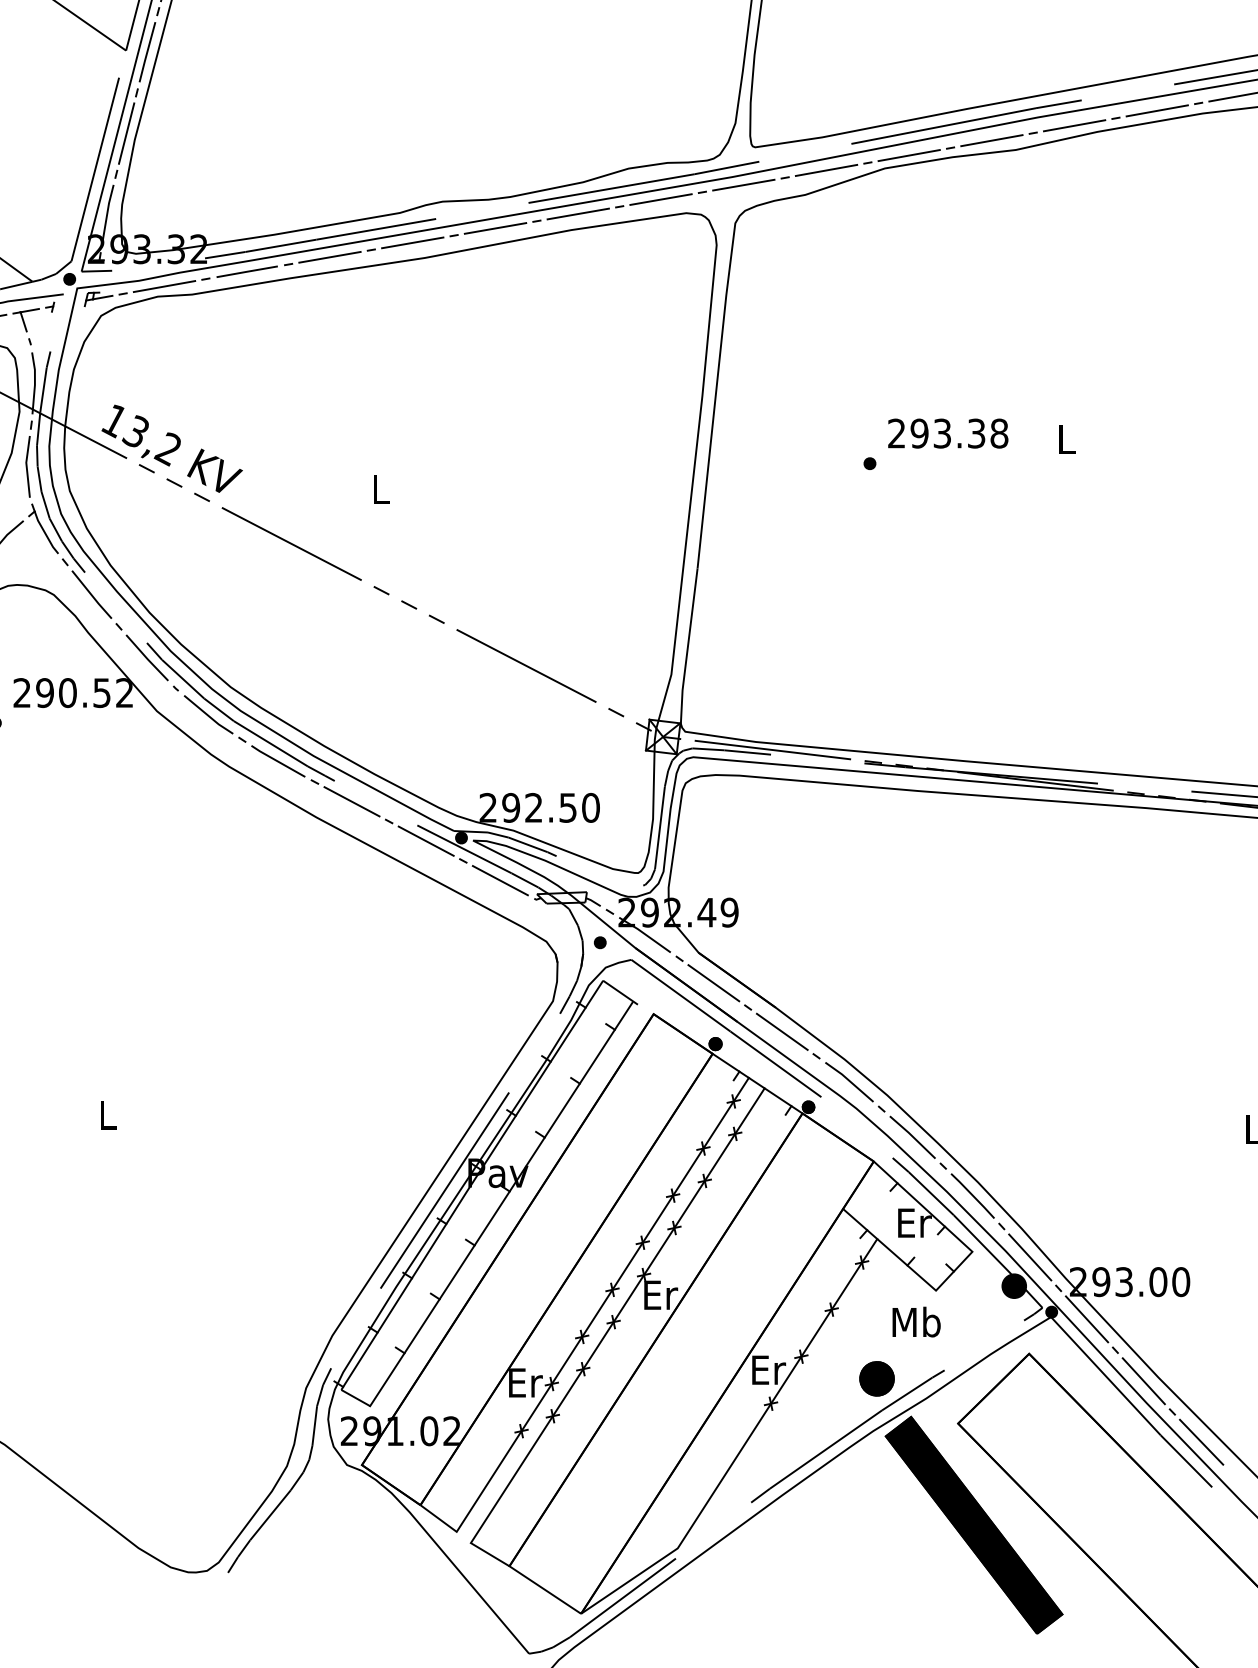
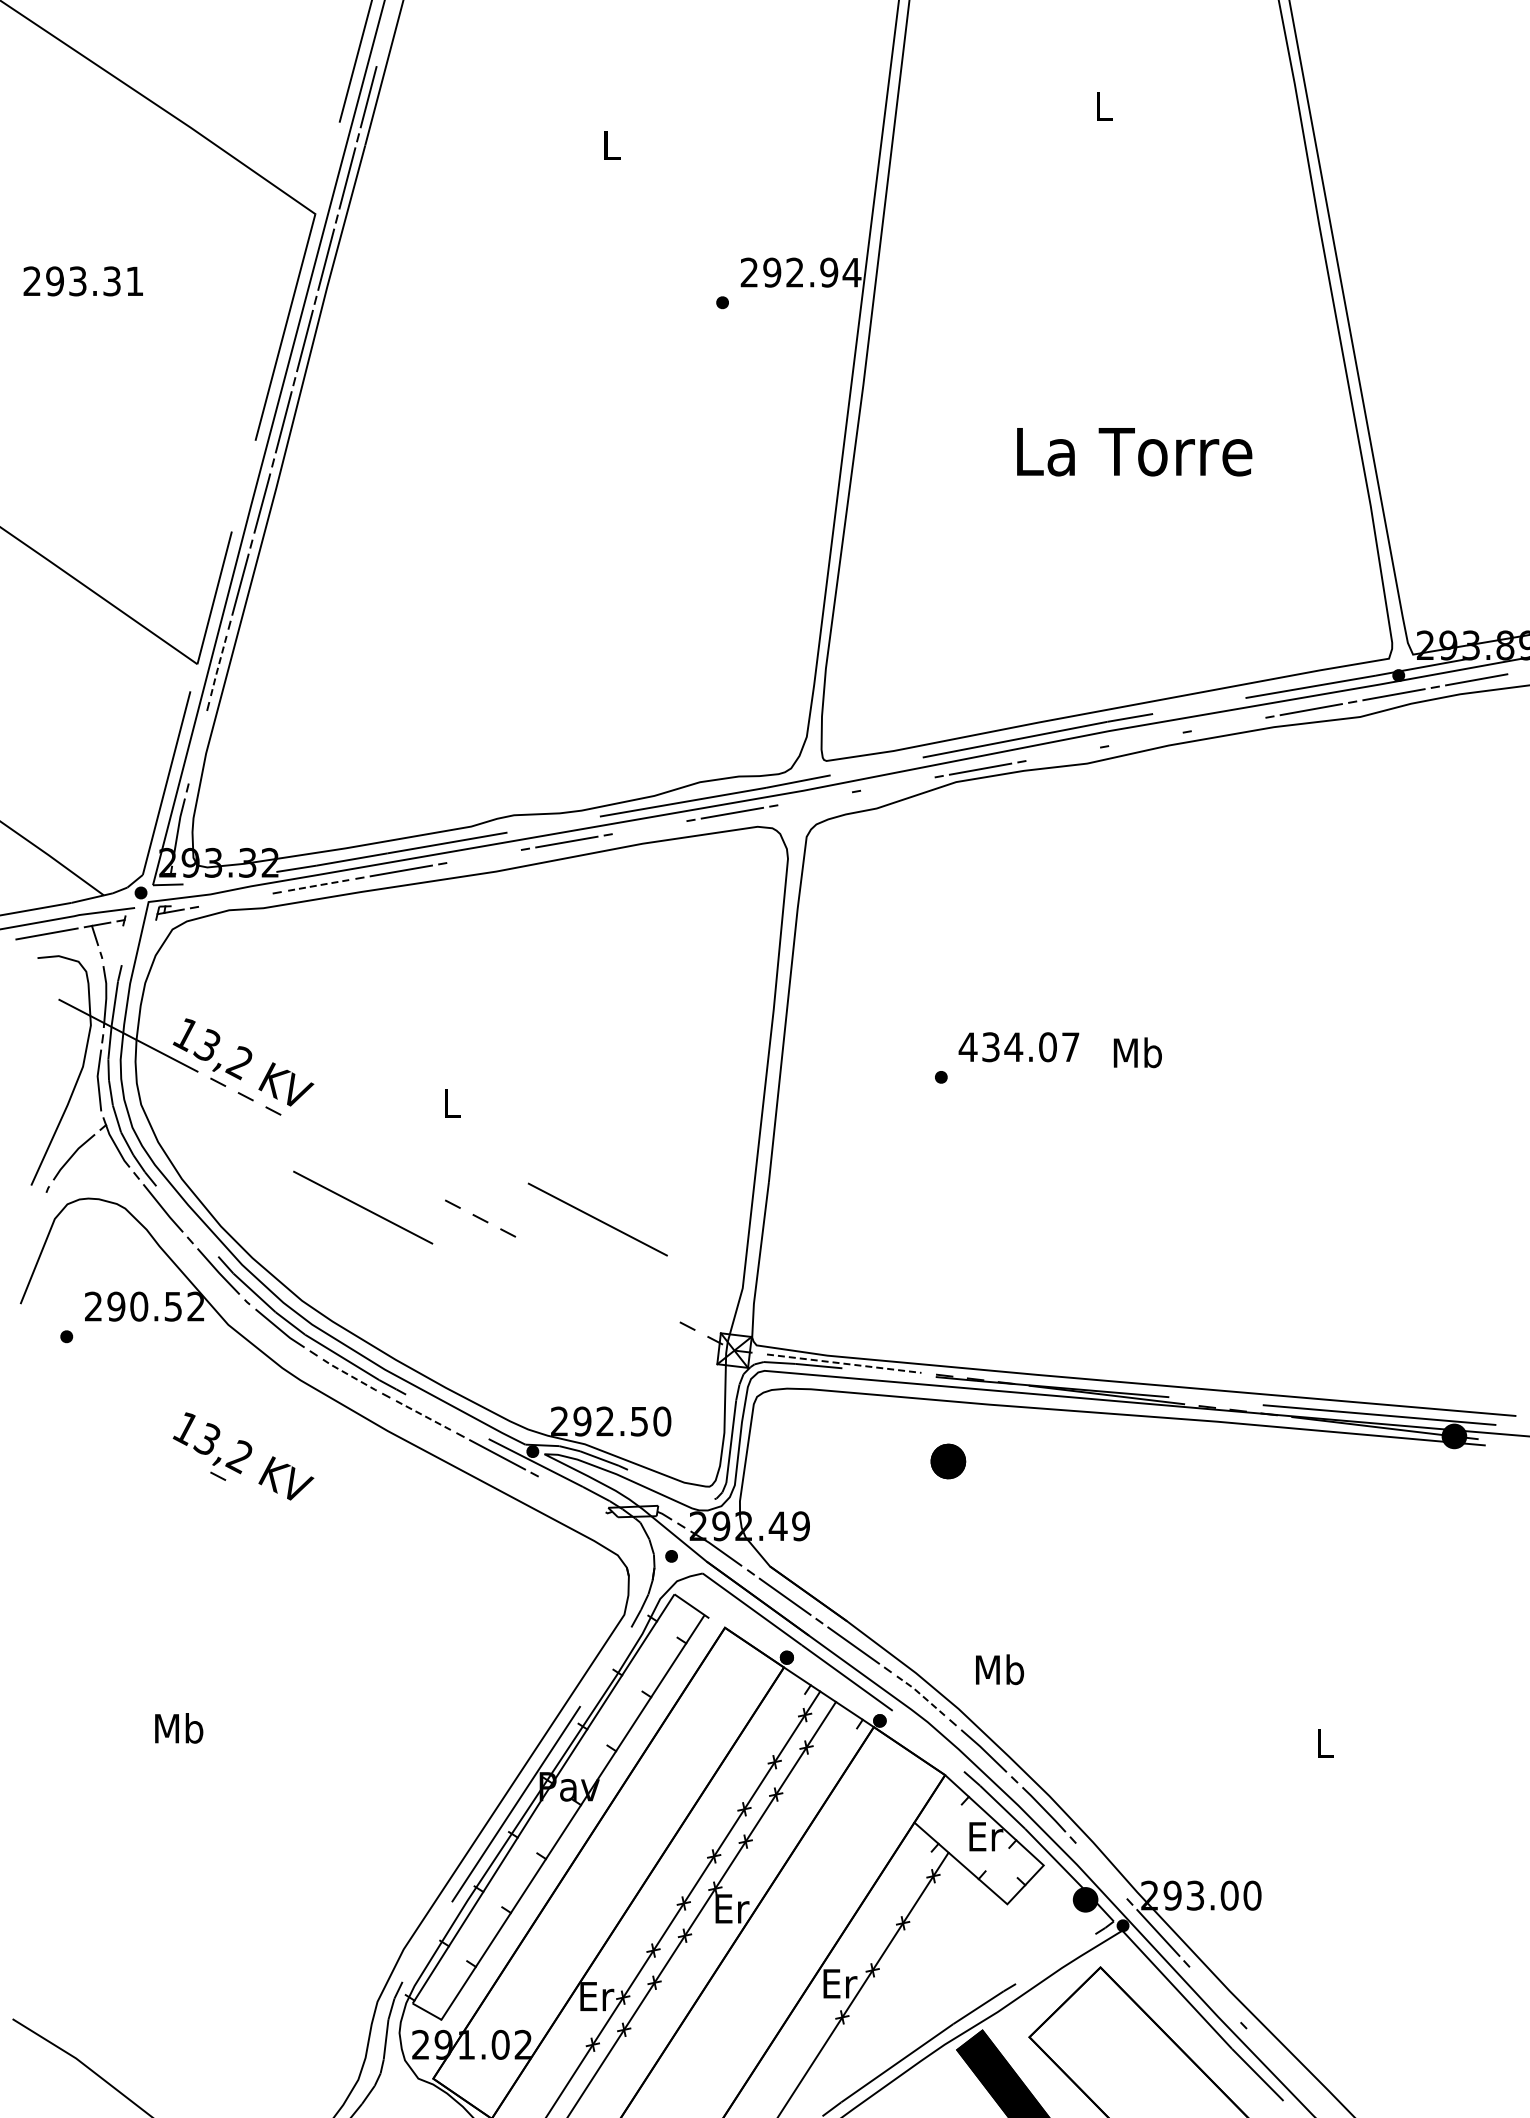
line: (147, 52) -> (218, 666), solid -> dashed
line: (1157, 110) -> (1228, 724), removed
line: (1074, 124) -> (1145, 738), removed
line: (126, 133) -> (197, 747), removed
line: (991, 139) -> (1062, 753), removed
line: (826, 169) -> (897, 783), removed
line: (743, 184) -> (814, 798), removed
line: (578, 213) -> (649, 827), removed
line: (412, 242) -> (483, 856), removed
line: (246, 271) -> (317, 885), solid -> dashed
line: (164, 285) -> (235, 899), removed
text: (947, 433) -> (1018, 1047), 293.38 -> 434.07
text: (1066, 438) -> (1137, 1052), L -> Mb
line: (292, 543) -> (363, 1207), moved
line: (526, 665) -> (597, 1219), moved
line: (773, 749) -> (844, 1363), solid -> dashed
line: (278, 761) -> (349, 1375), solid -> dashed
line: (351, 801) -> (422, 1415), solid -> dashed
part: (172, 842) -> (243, 1456), added
line: (500, 879) -> (571, 1493), removed
line: (849, 1080) -> (920, 1694), solid -> dashed
text: (108, 1114) -> (179, 1728), L -> Mb
line: (1030, 1257) -> (1101, 1871), removed
text: (917, 1321) -> (1000, 1669), moved
part: (877, 1378) -> (948, 1461), moved
line: (1144, 1380) -> (1215, 1994), removed
line: (1201, 1441) -> (1272, 2055), removed

